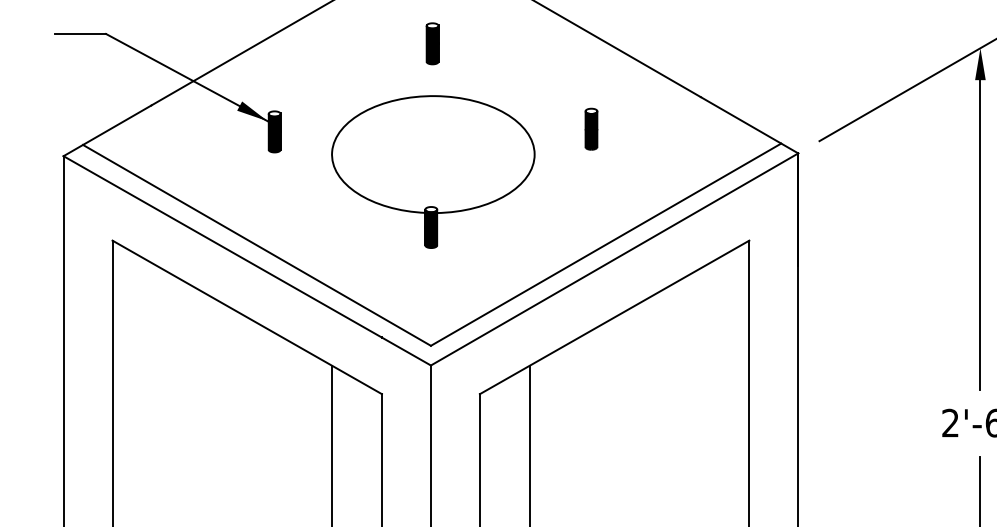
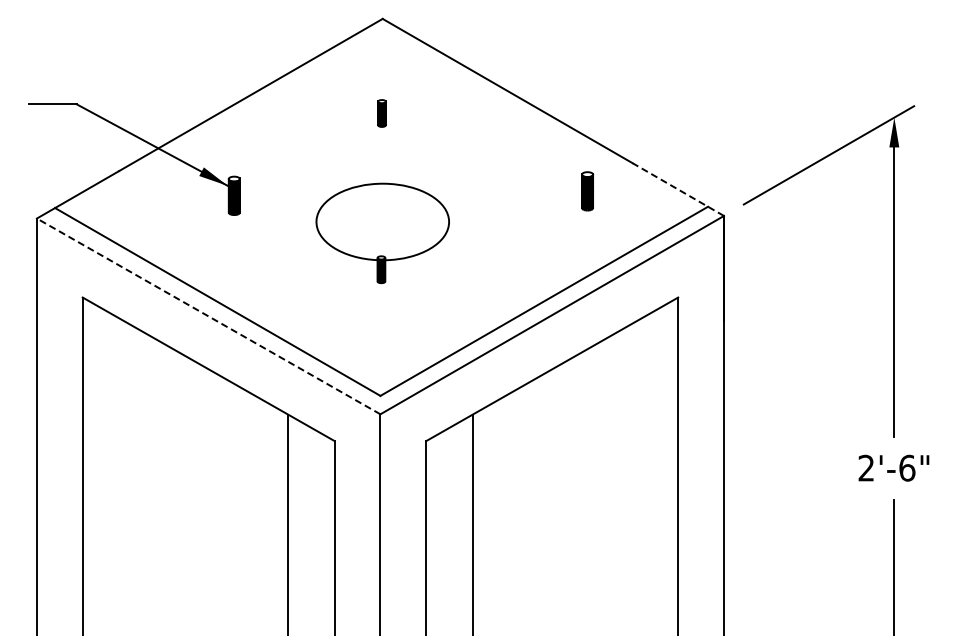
part: (432, 43) -> (381, 113), size x0.7
line: (749, 125) -> (678, 189), solid -> dashed
part: (591, 129) -> (587, 191), moved
part: (433, 172) -> (382, 233), size x0.7
line: (247, 260) -> (208, 316), solid -> dashed

